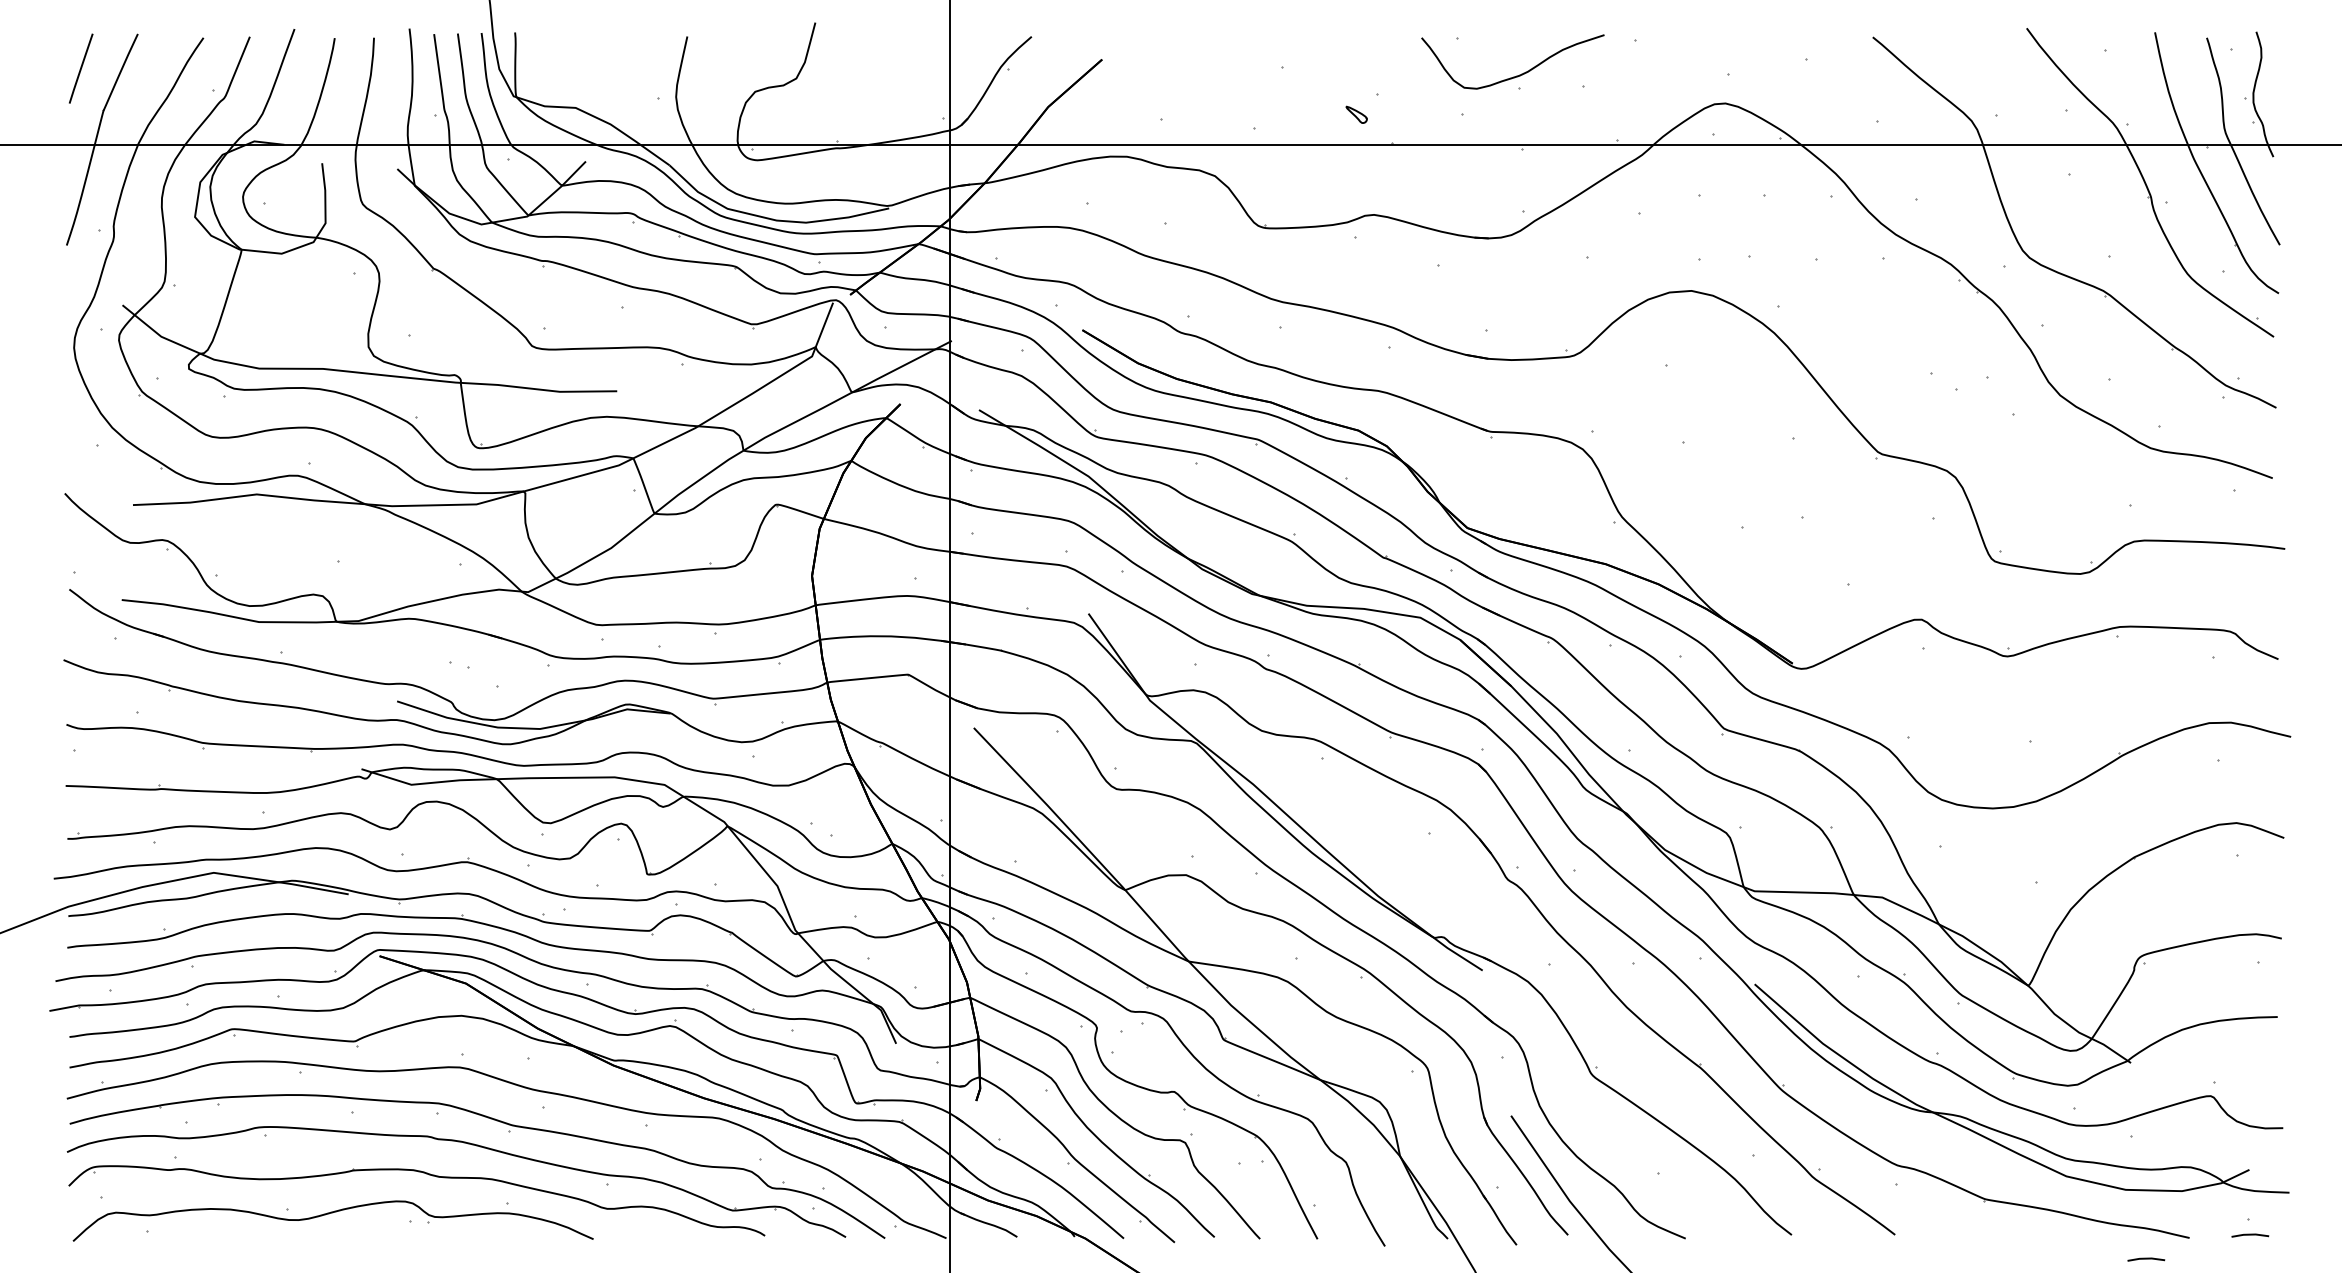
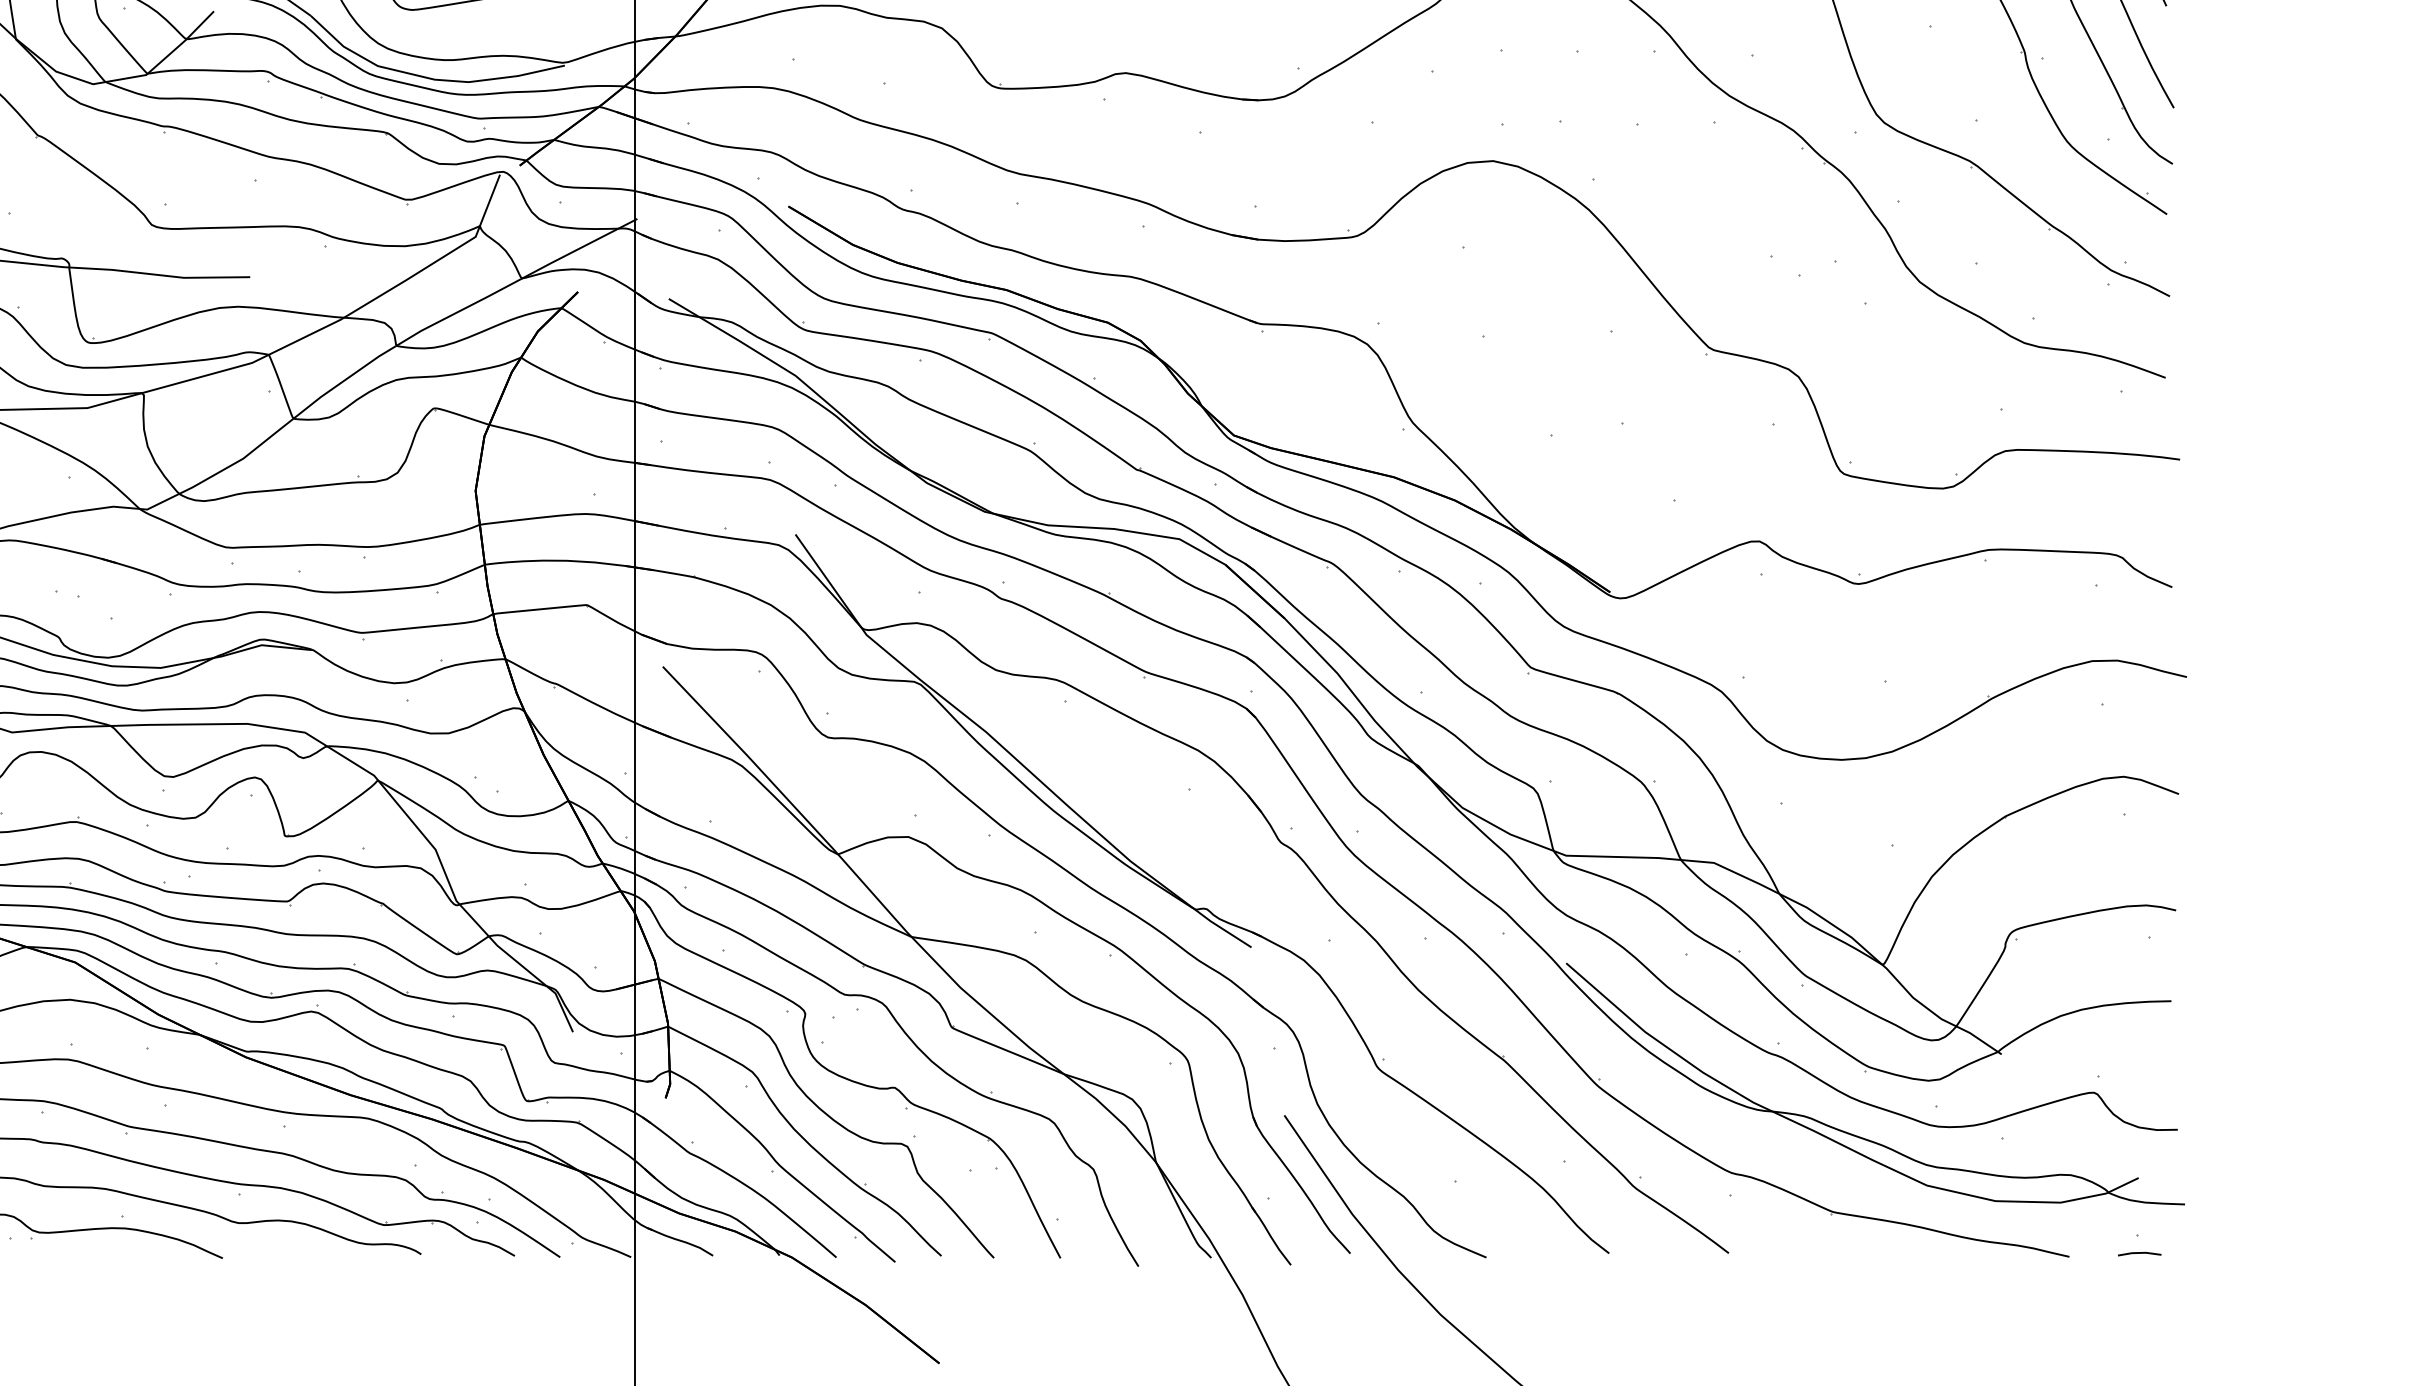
line: (2146, 1259) -> (2019, 1281), removed

